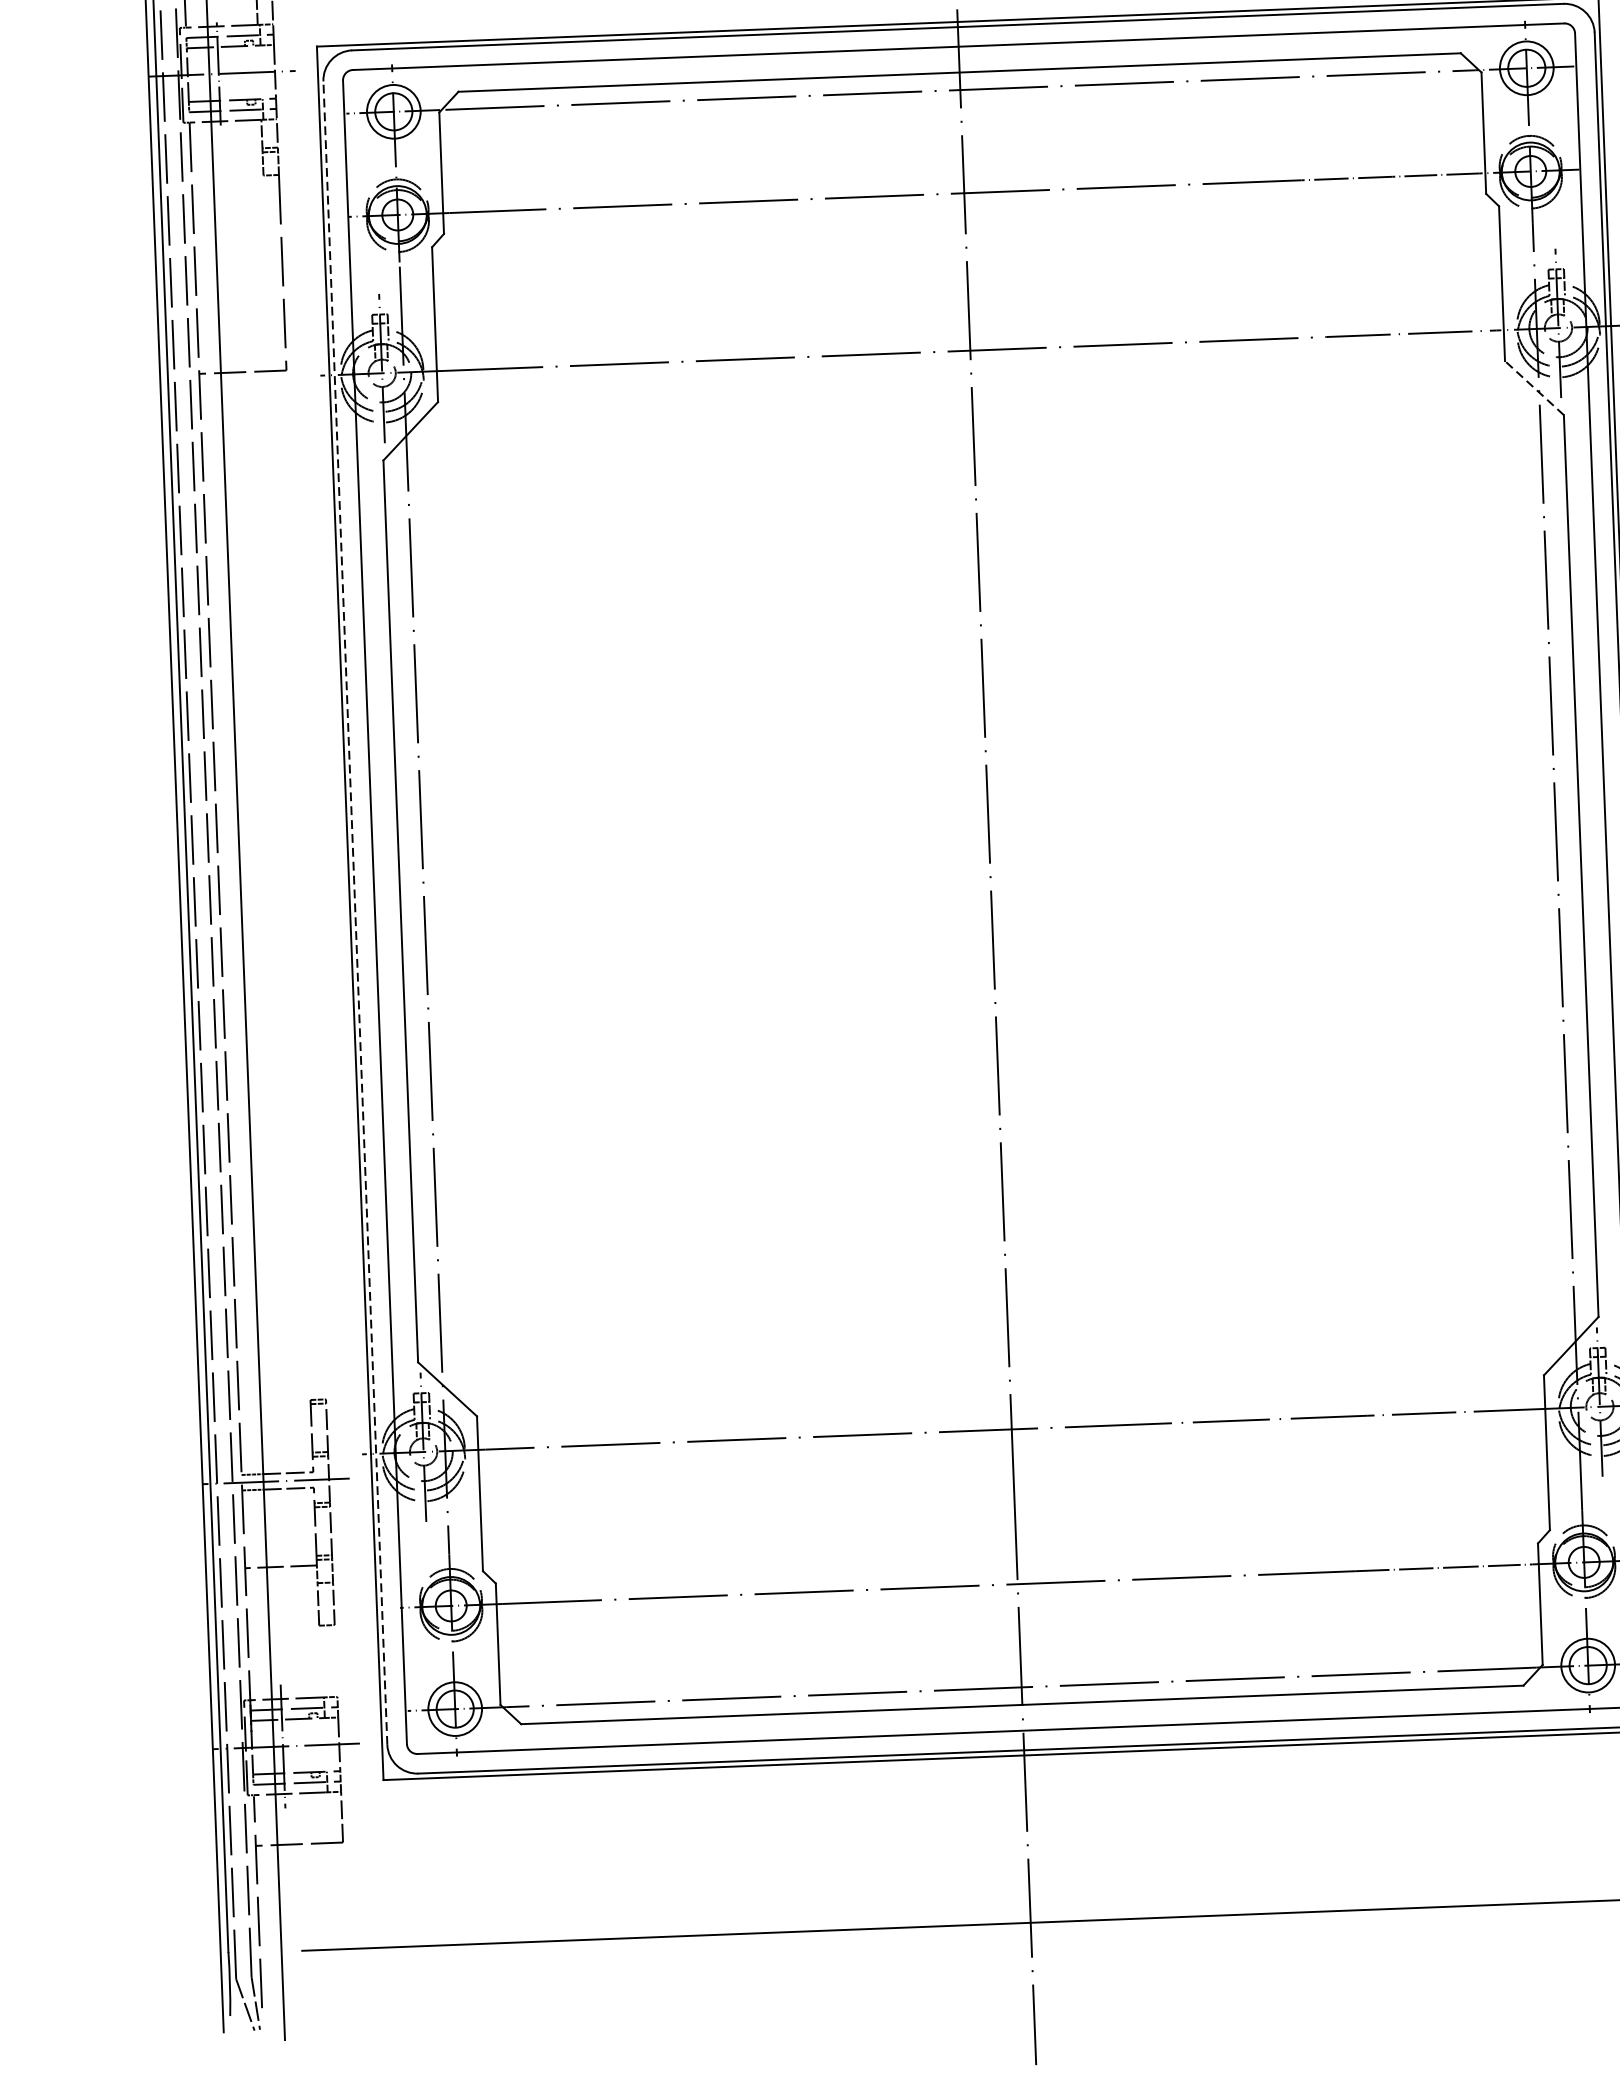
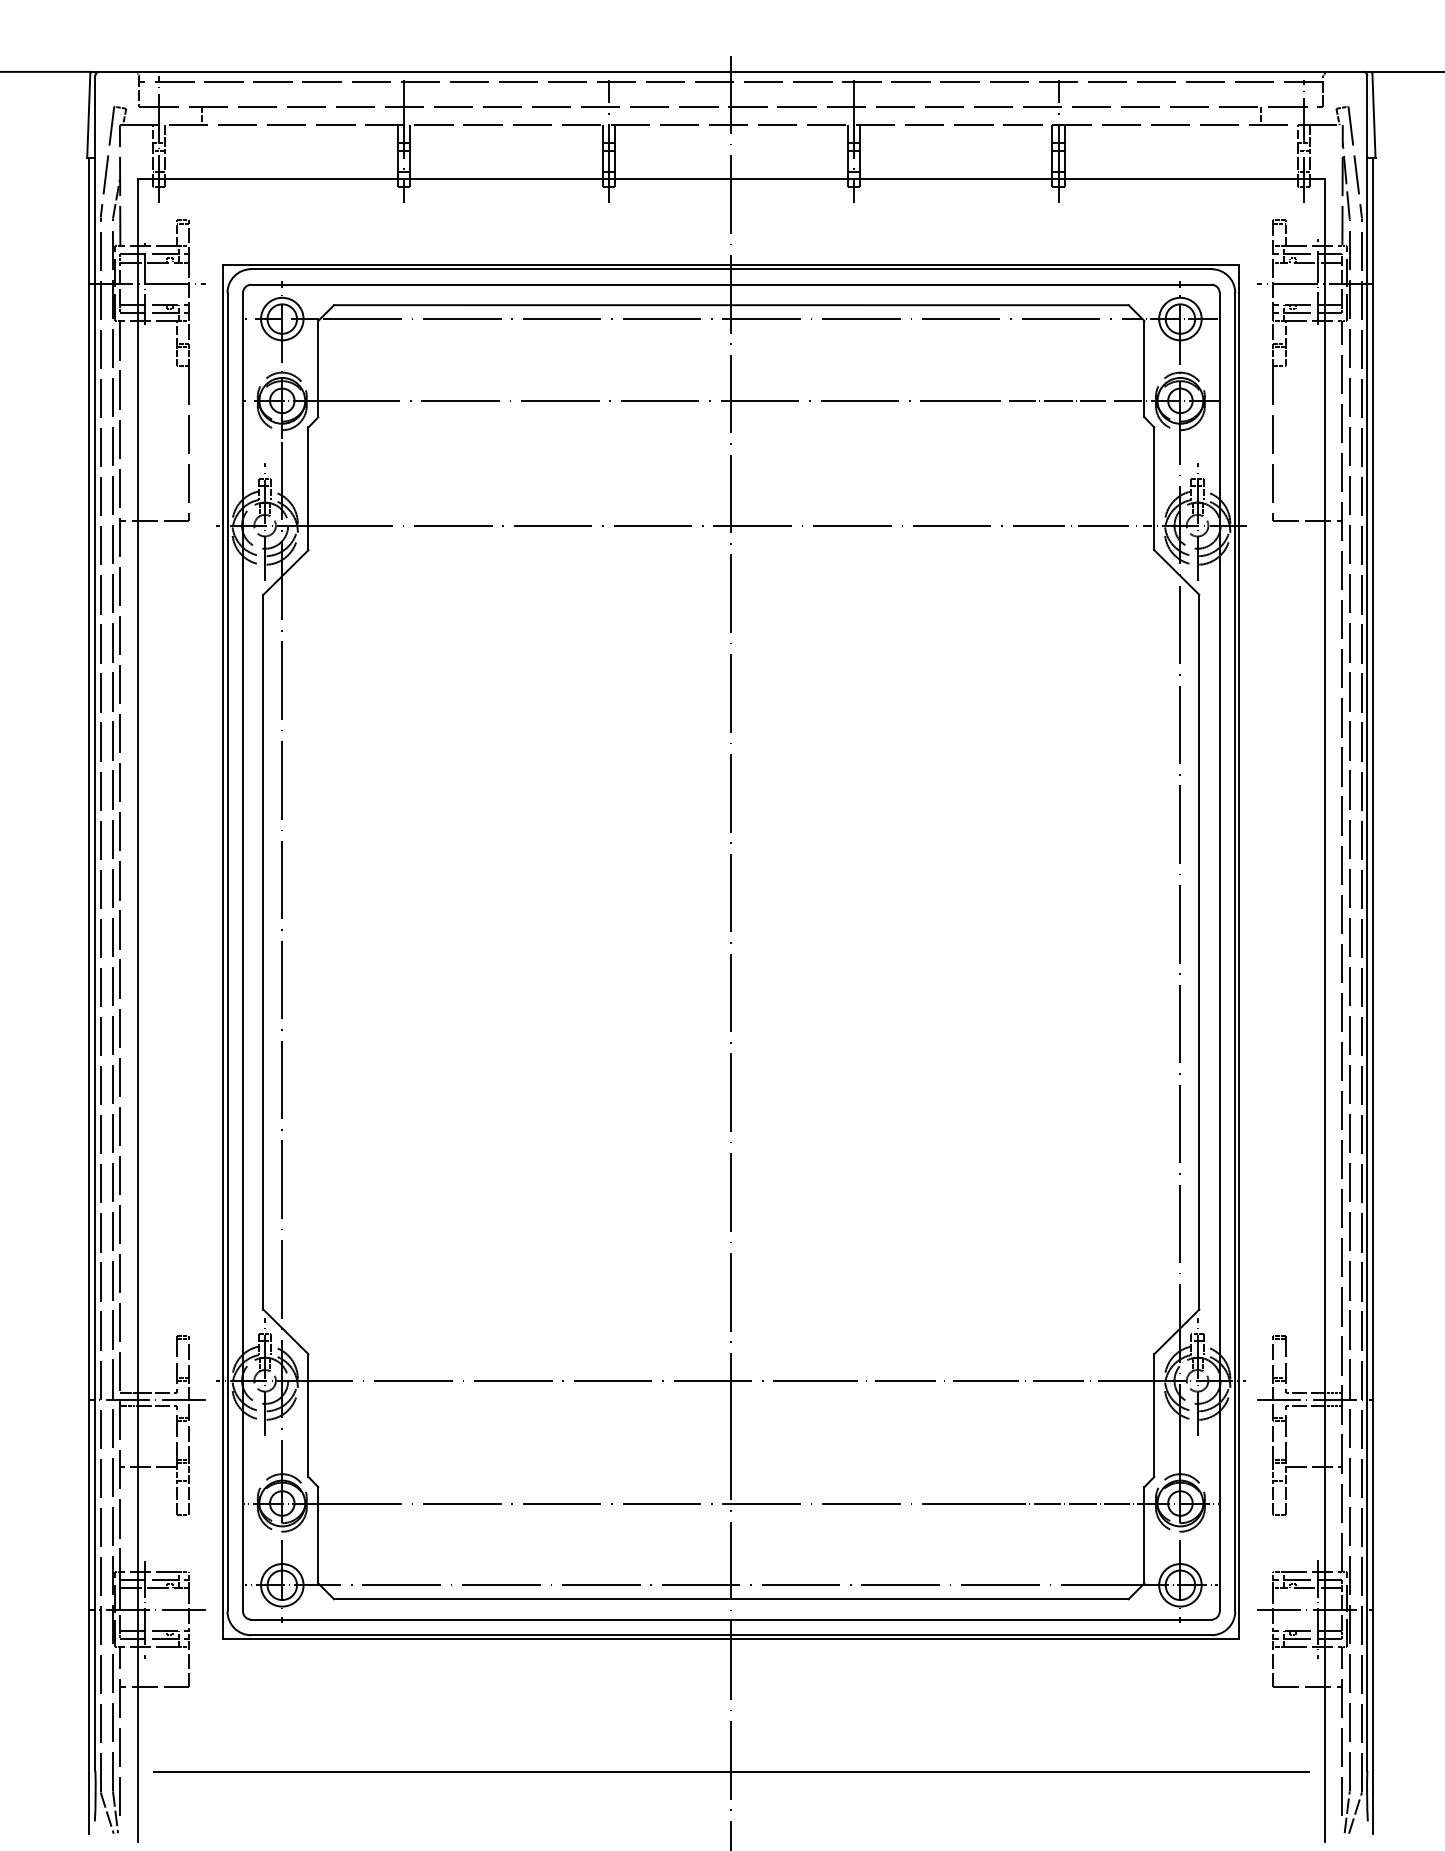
line: (1534, 388) -> (1176, 572), dashed -> solid
line: (355, 912) -> (227, 951), dashed -> solid

